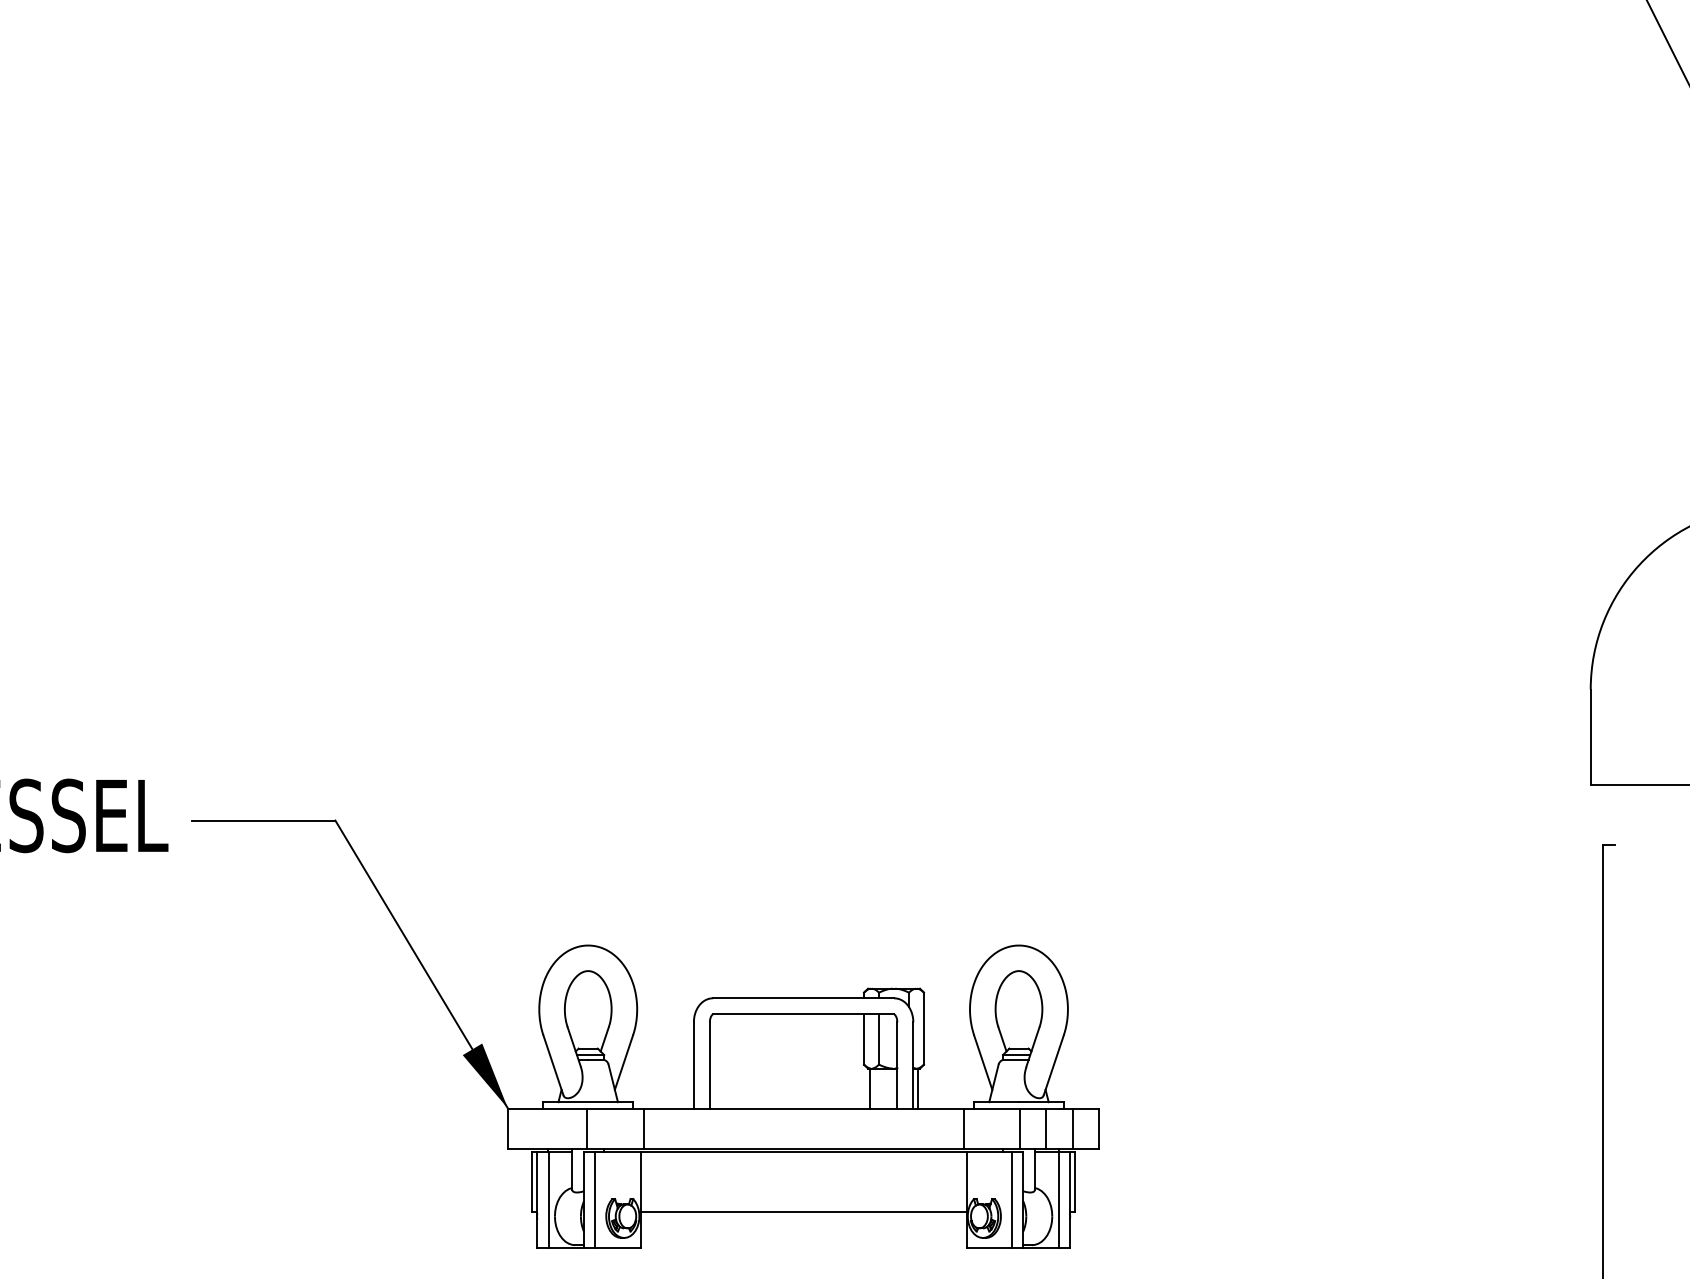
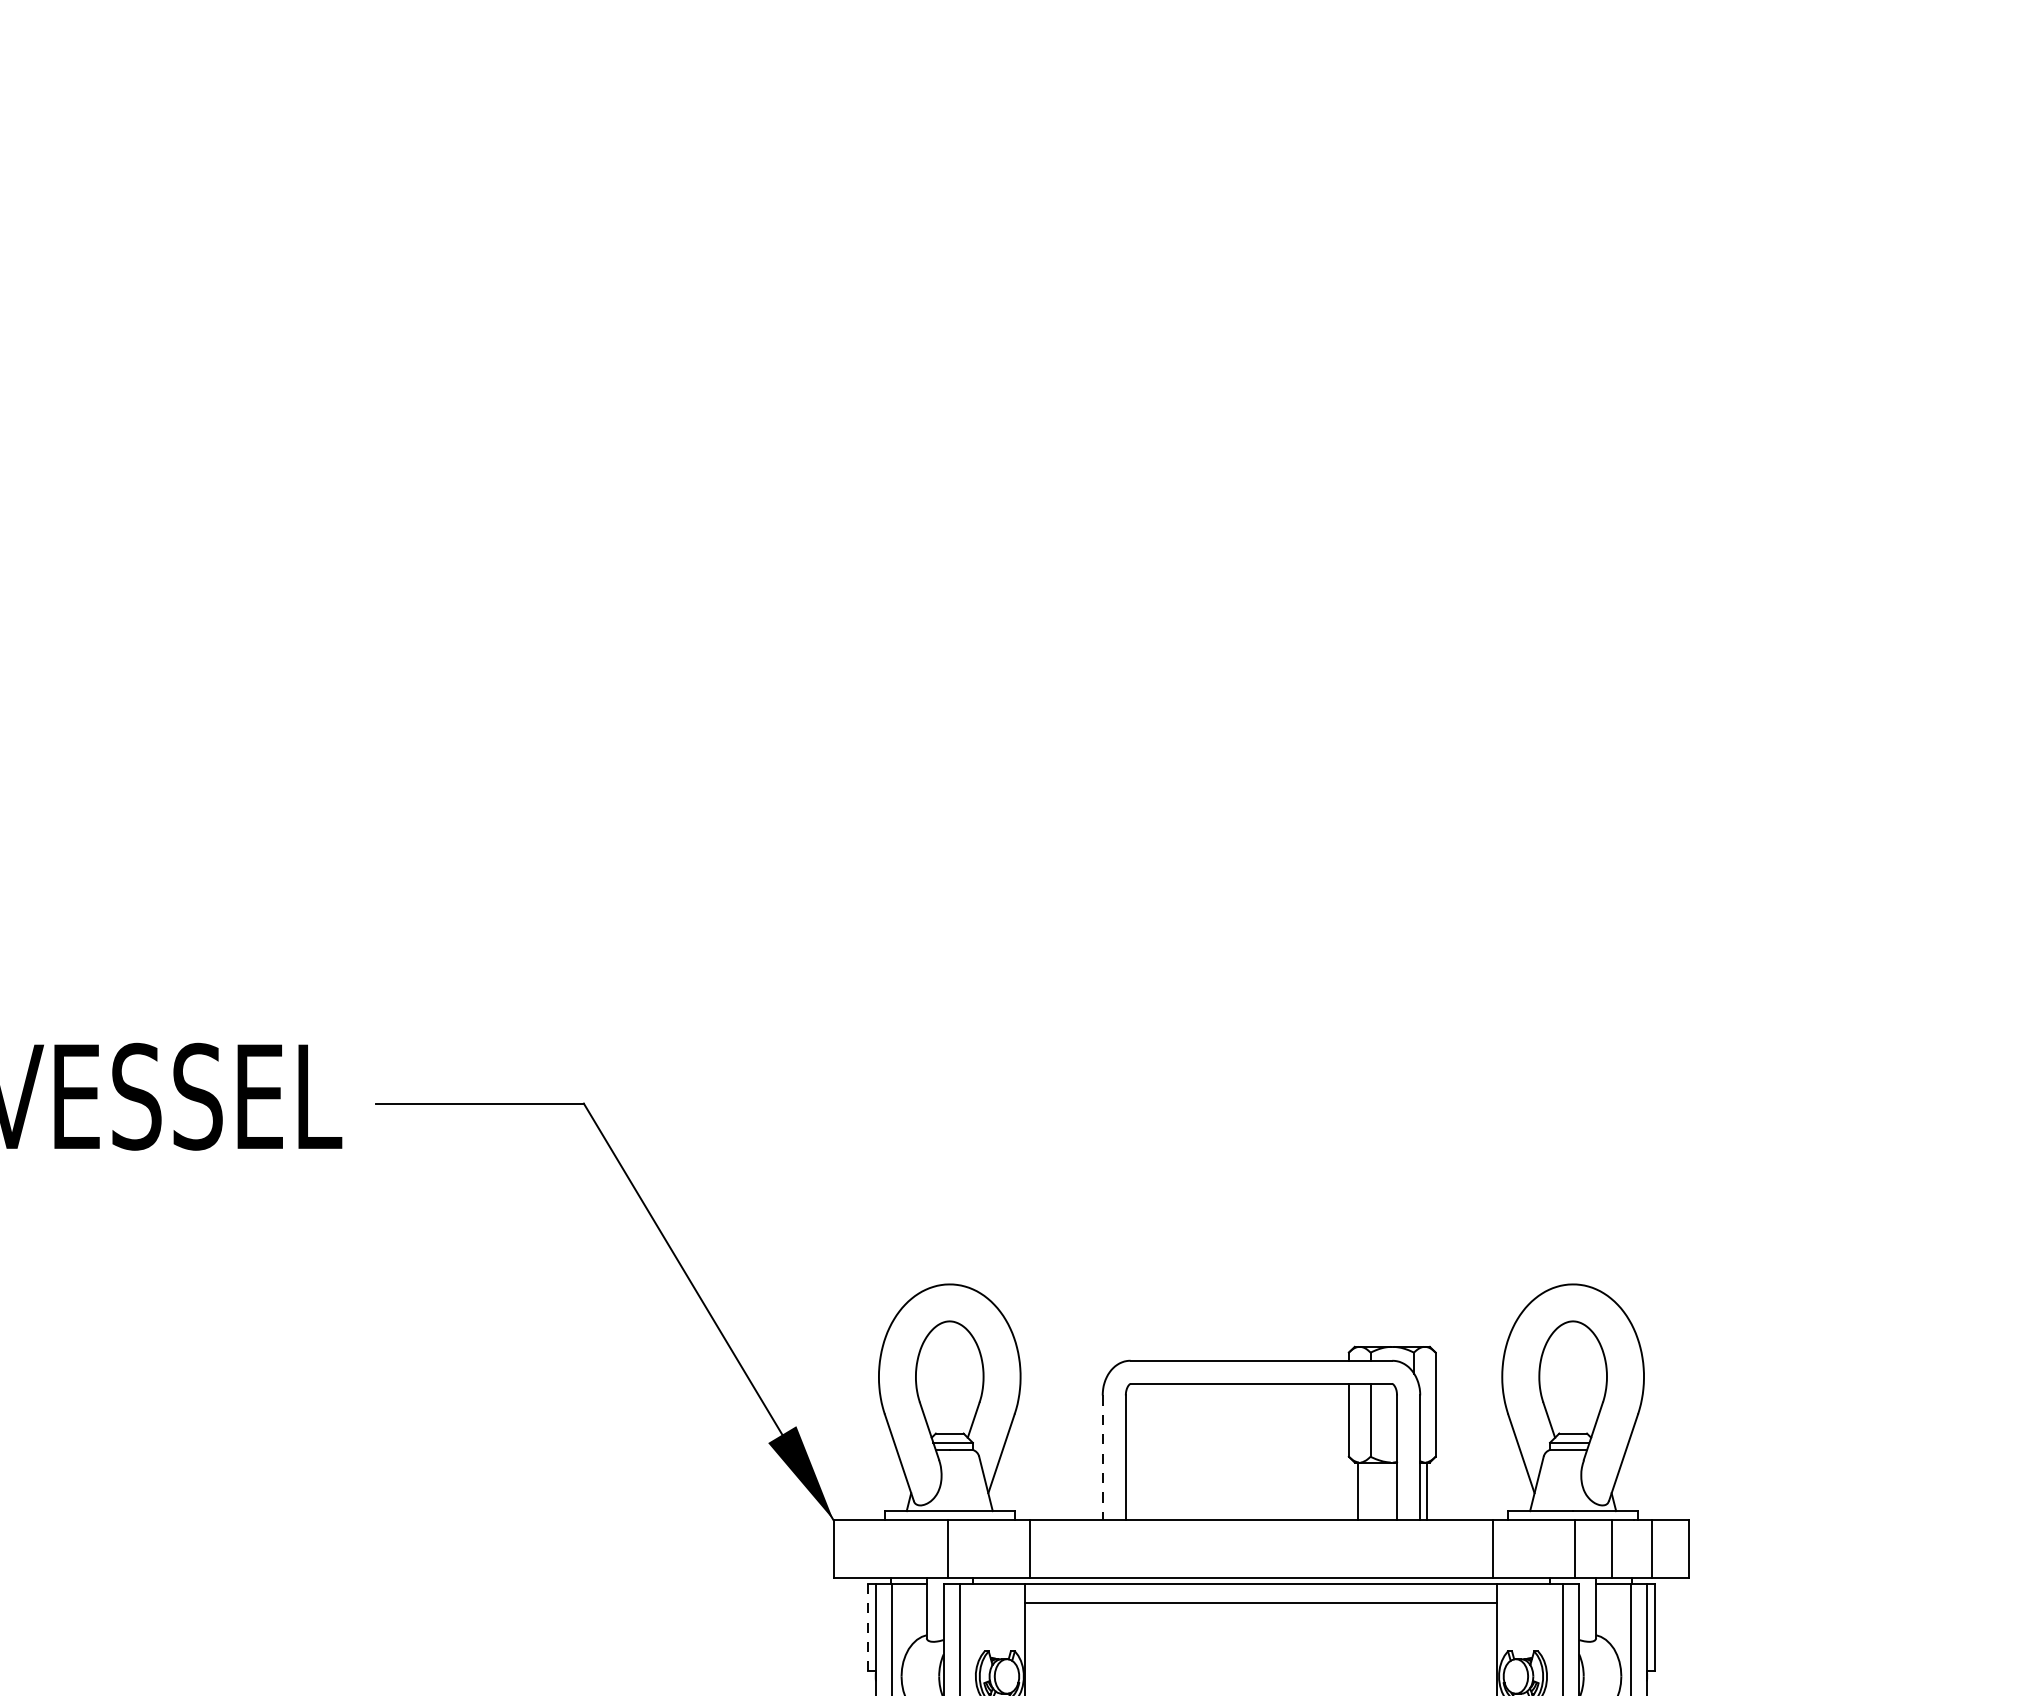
line: (693, 1065) -> (1102, 1458), solid -> dashed
line: (531, 1182) -> (867, 1627), solid -> dashed
line: (803, 1212) -> (1261, 1602), moved

